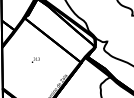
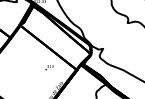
text: (35, 60) -> (49, 67), moved

